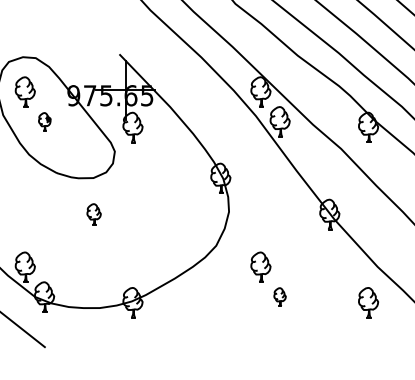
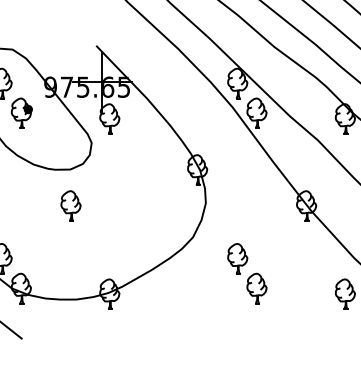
part: (44, 121) -> (21, 112), size x1.67
part: (93, 214) -> (70, 205), size x1.43
part: (279, 296) -> (256, 287), size x1.67

